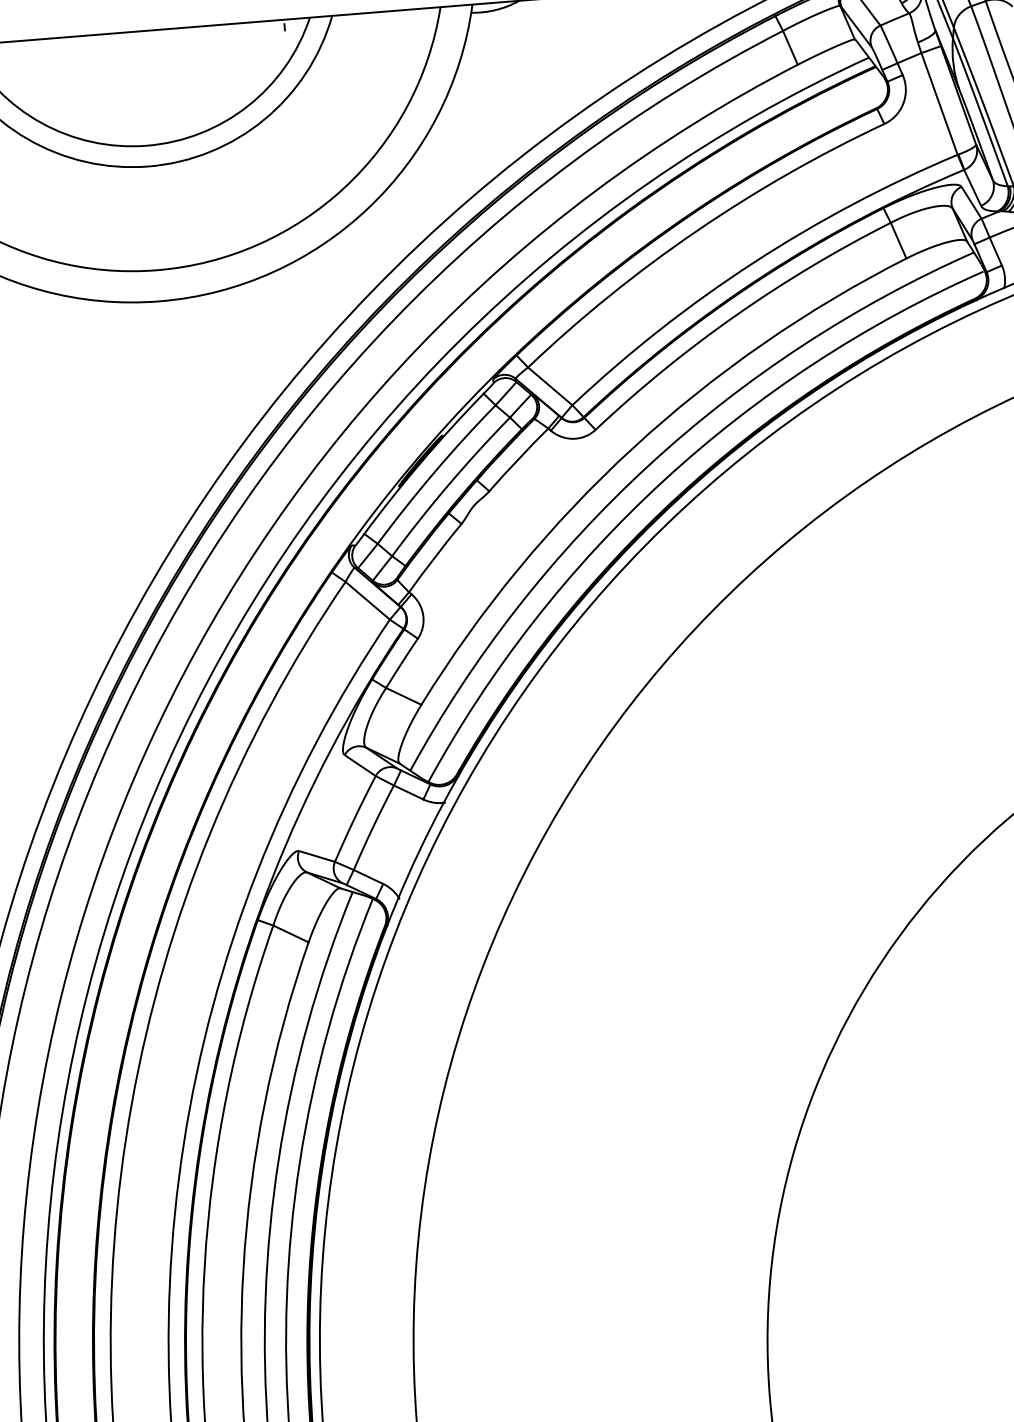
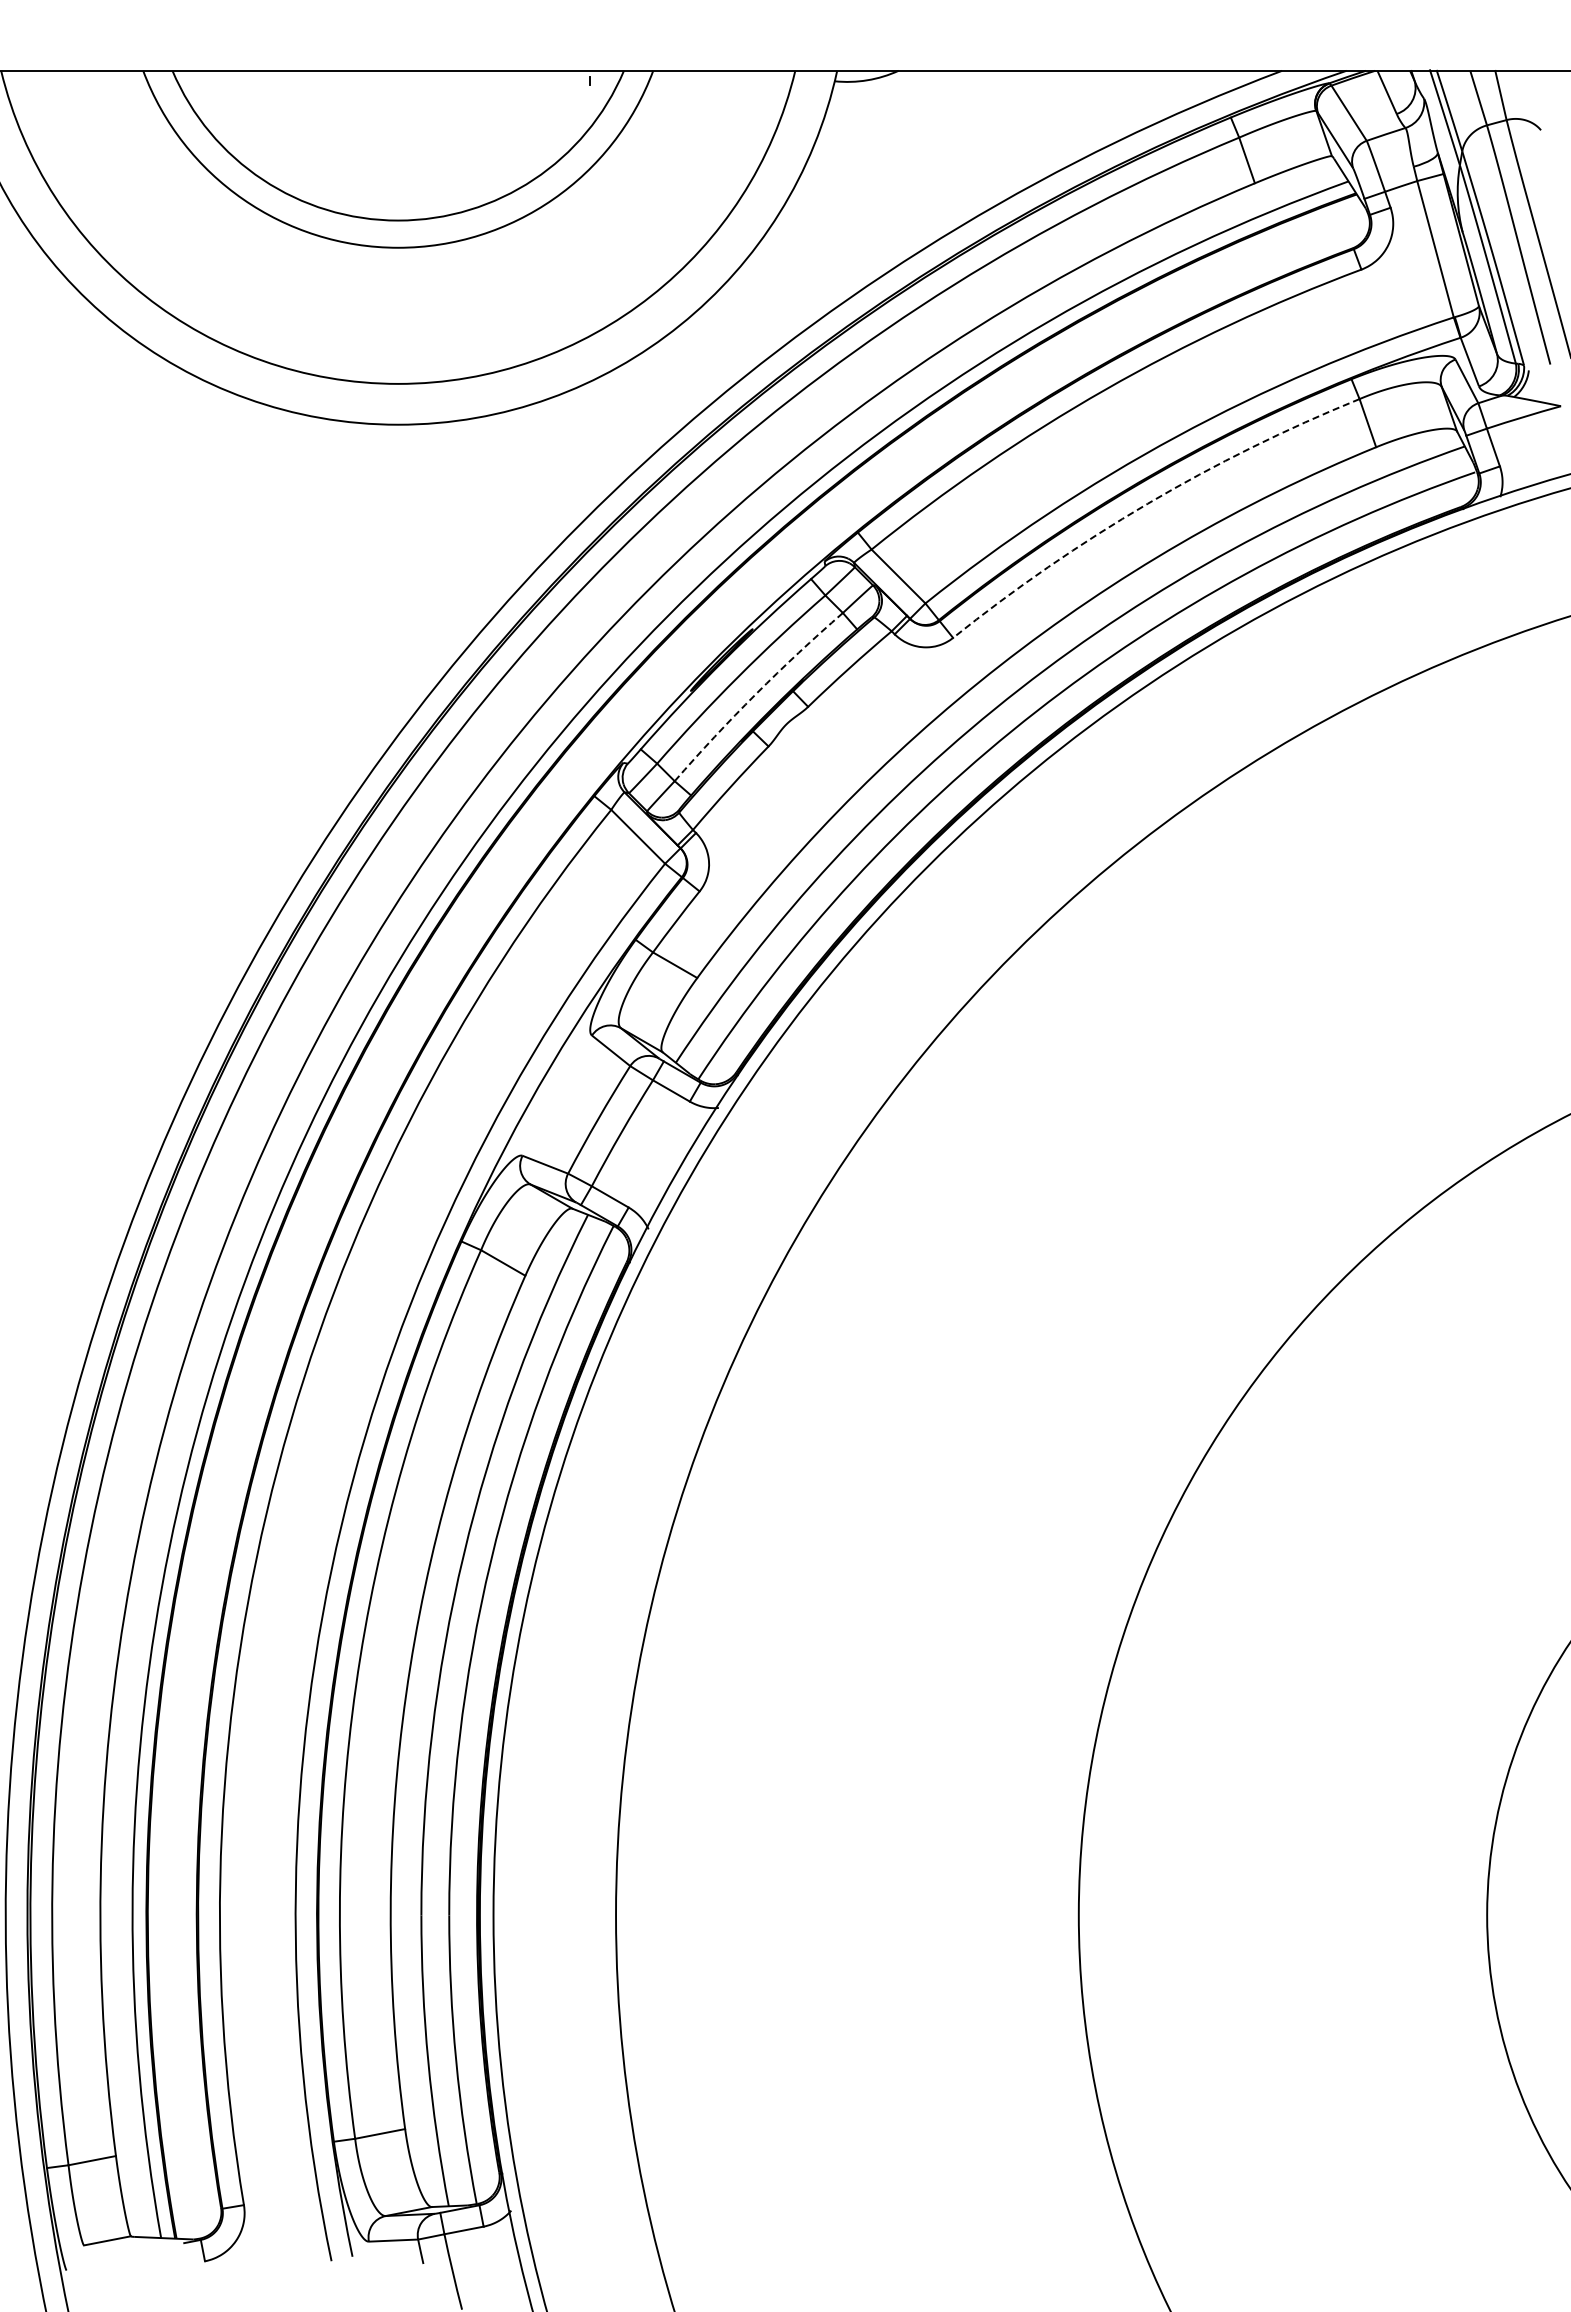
arc: (735, 315) -> (1147, 503), solid -> dashed
arc: (448, 485) -> (755, 694), solid -> dashed

